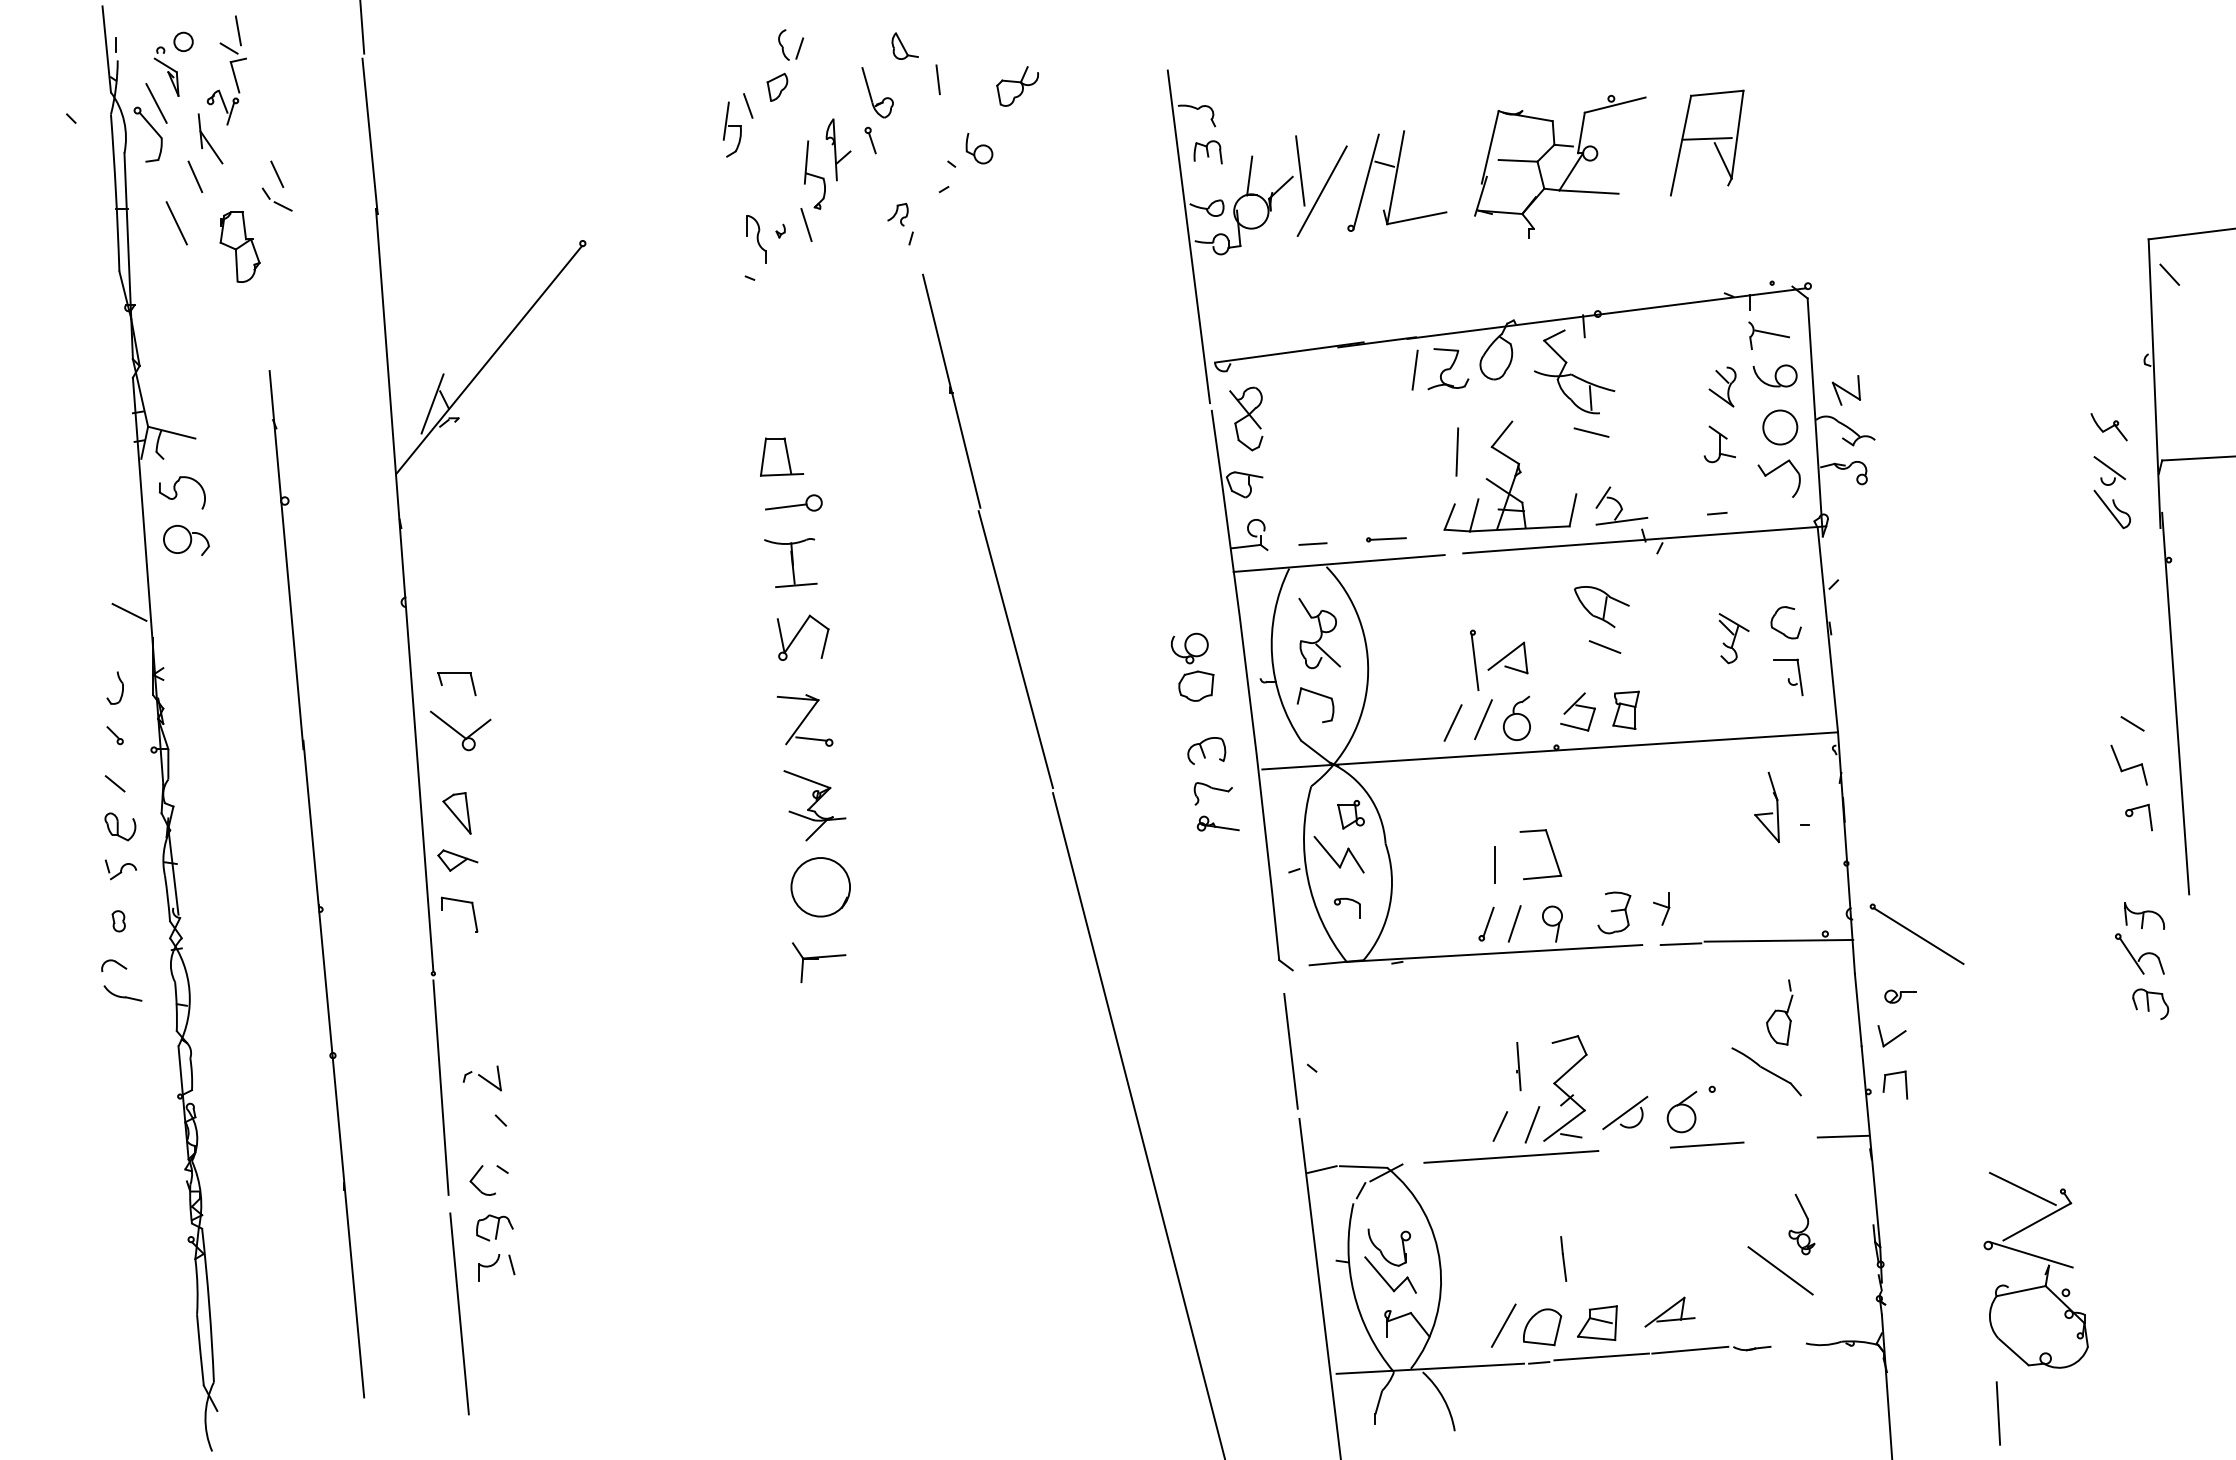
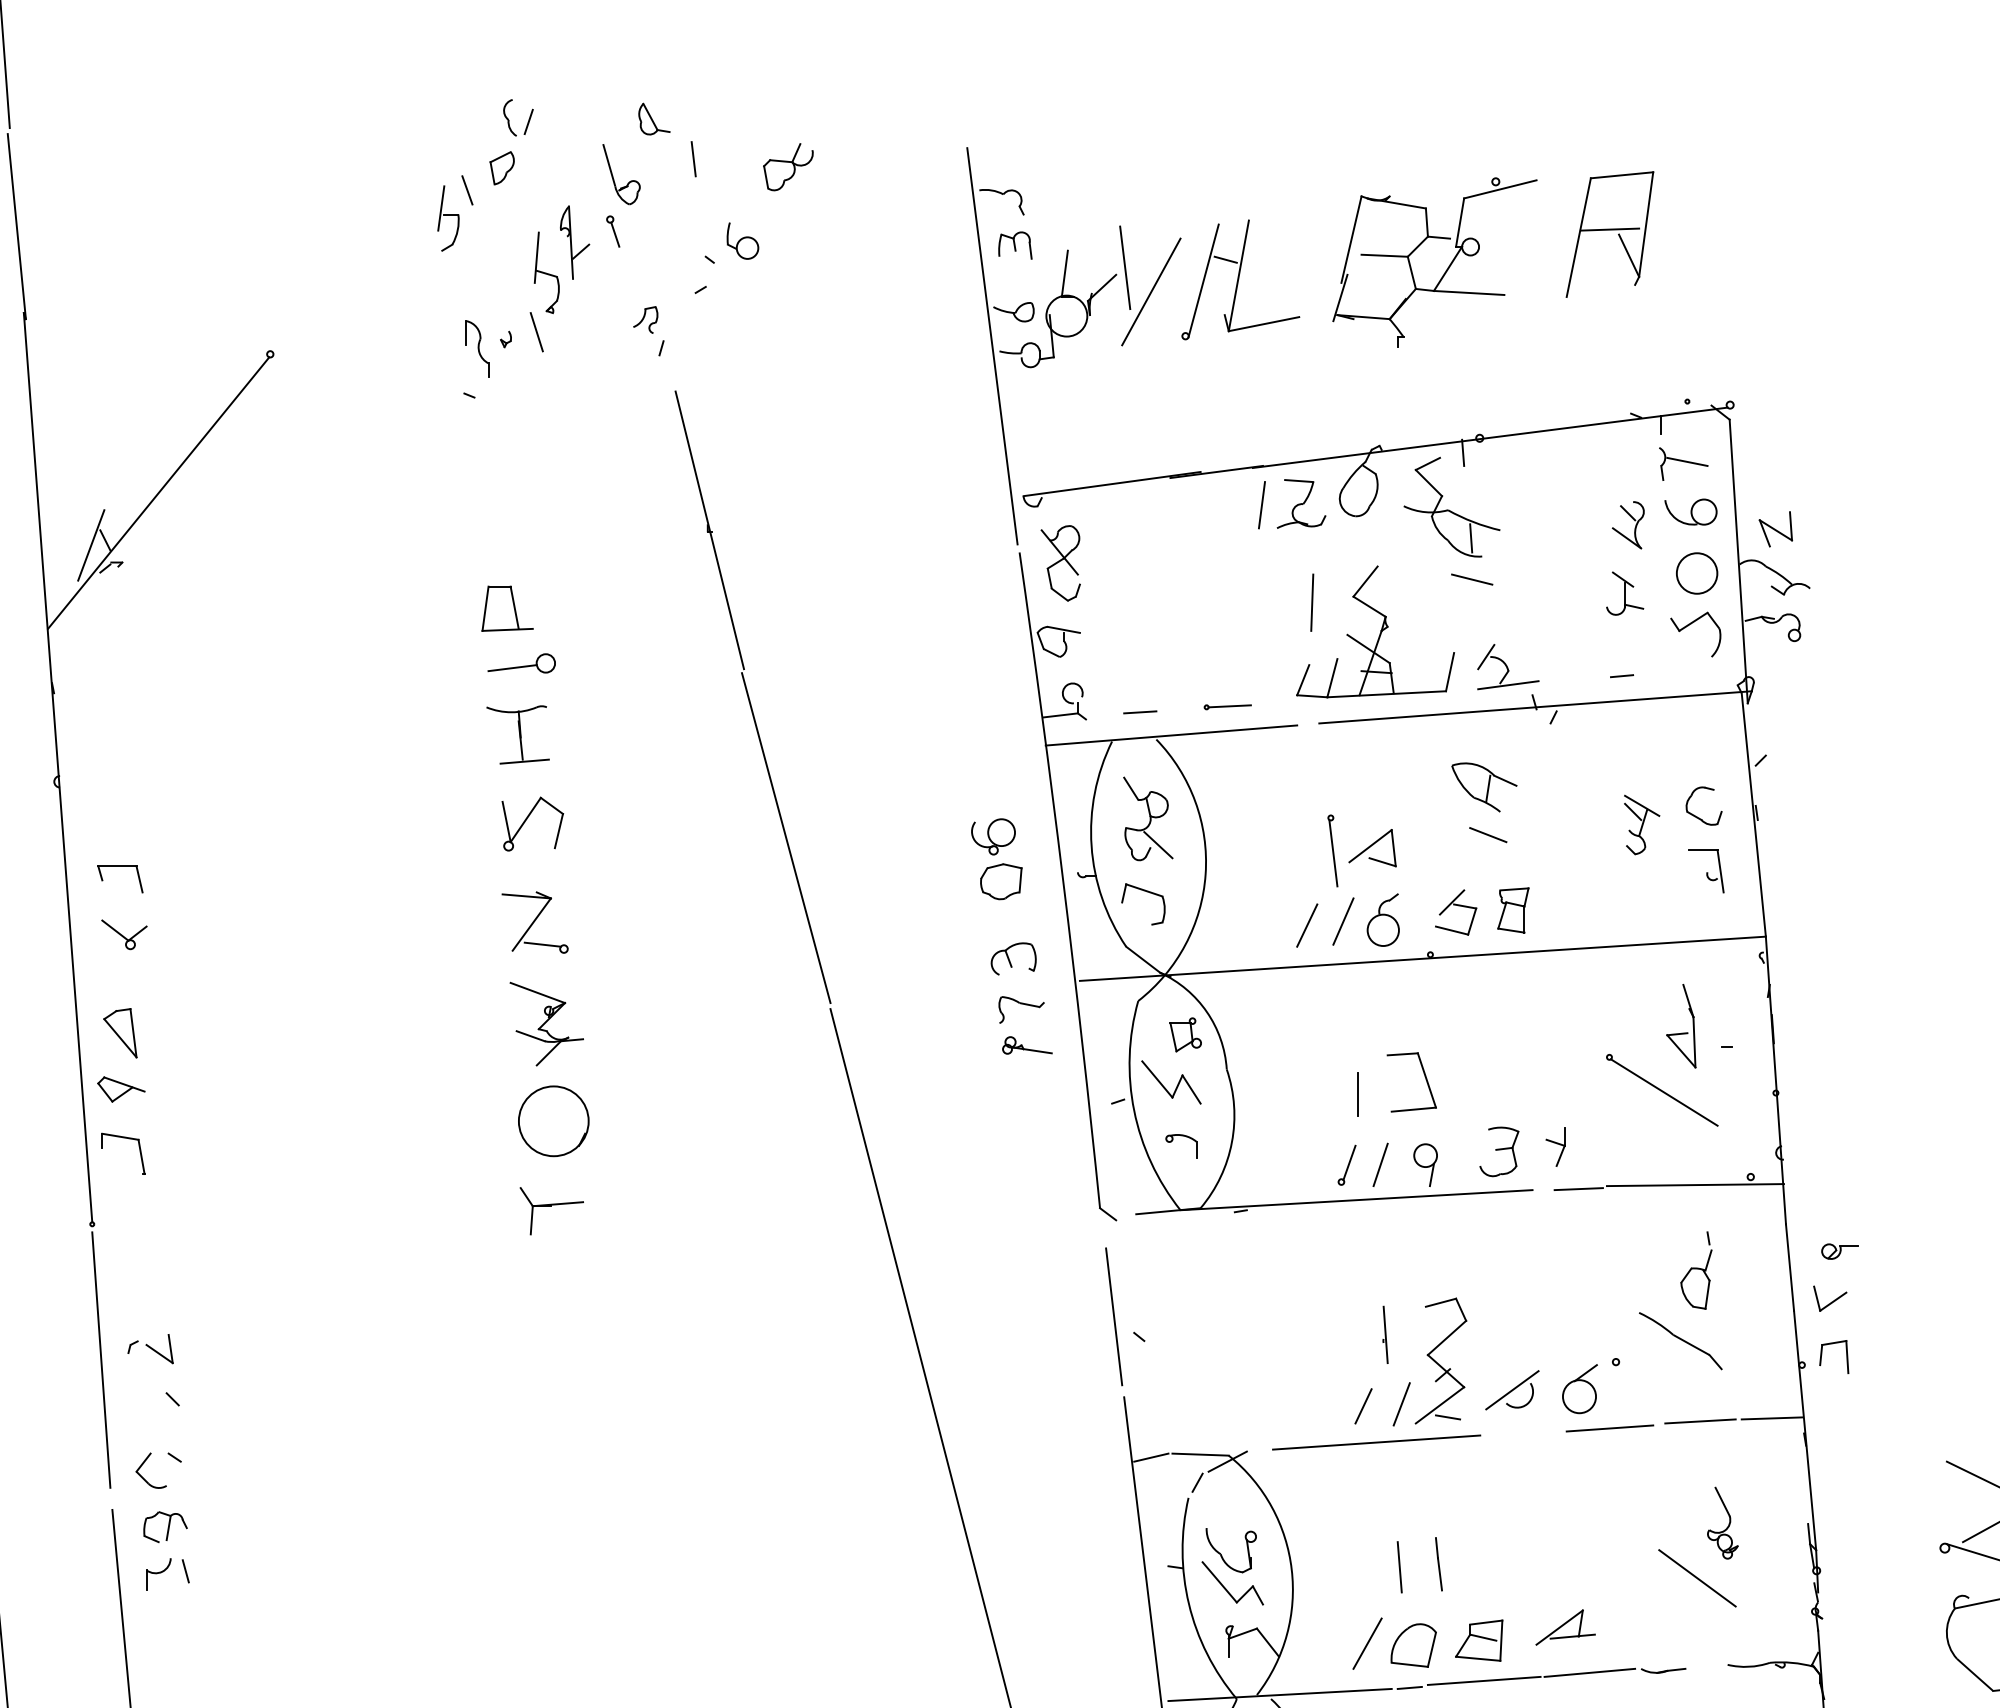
part: (459, 730) -> (123, 934), size x0.62
part: (1916, 934) -> (1661, 1090), moved
line: (1782, 1138) -> (1699, 1420), added
line: (1530, 1261) -> (1399, 1567), added

